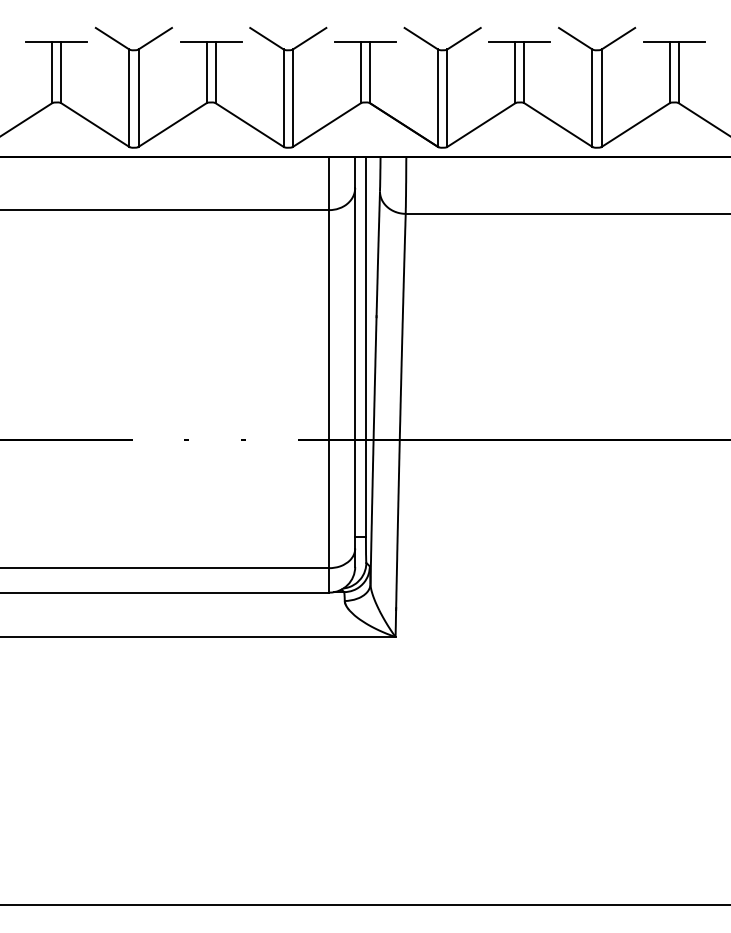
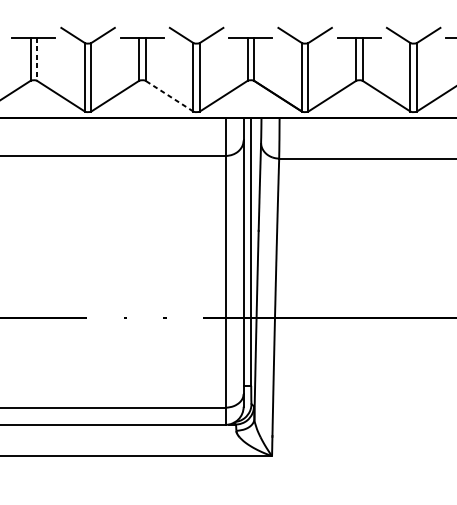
line: (61, 72) -> (37, 59), solid -> dashed
line: (249, 124) -> (169, 95), solid -> dashed

